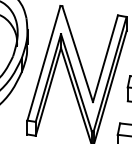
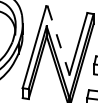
line: (77, 53) -> (58, 40), solid -> dashed

